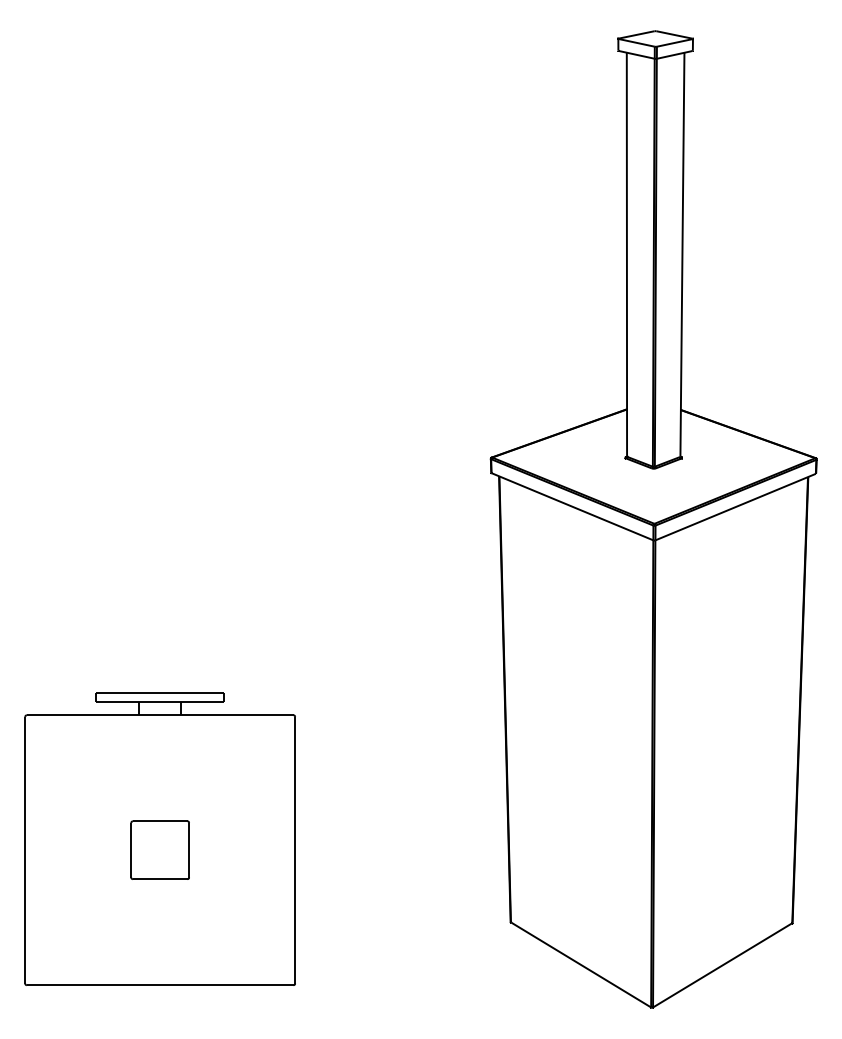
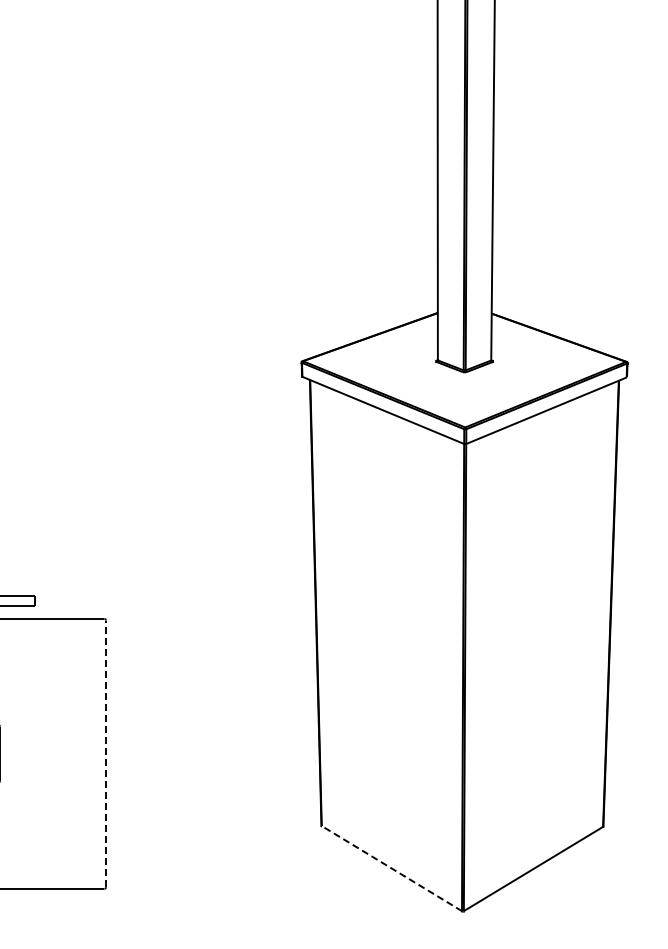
line: (295, 849) -> (106, 753), solid -> dashed
line: (581, 965) -> (392, 869), solid -> dashed

